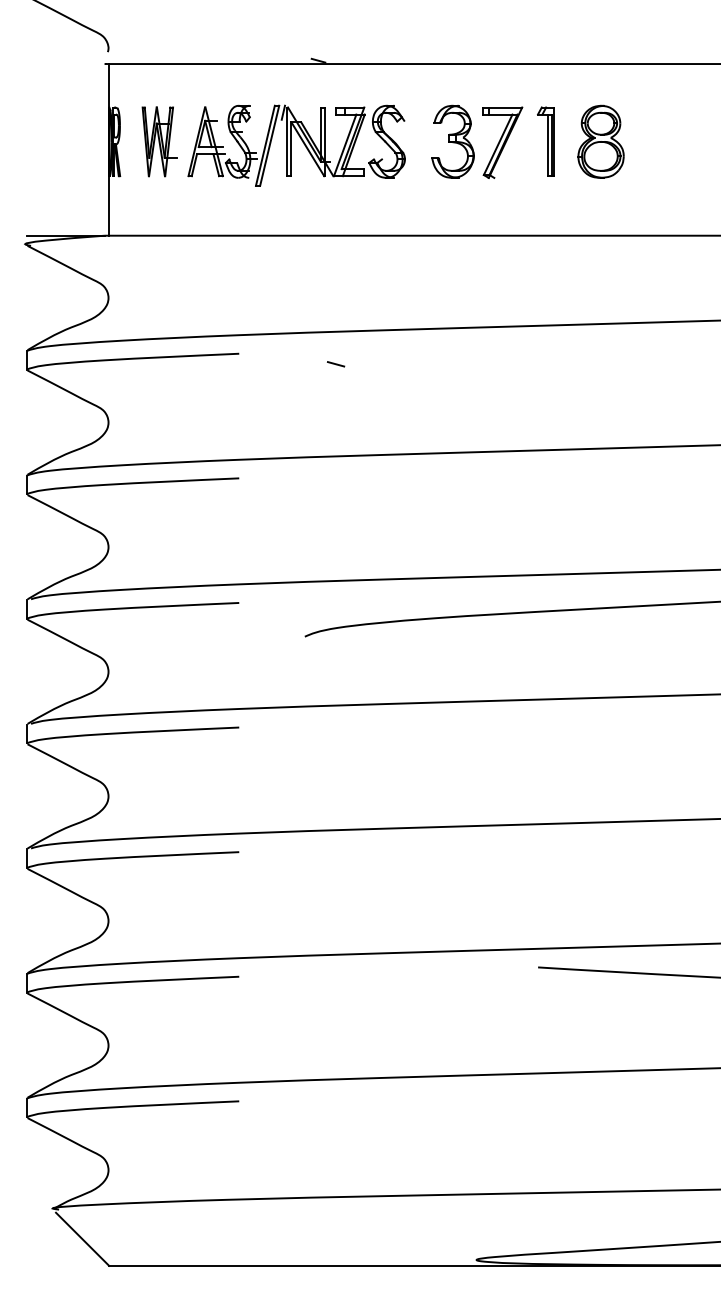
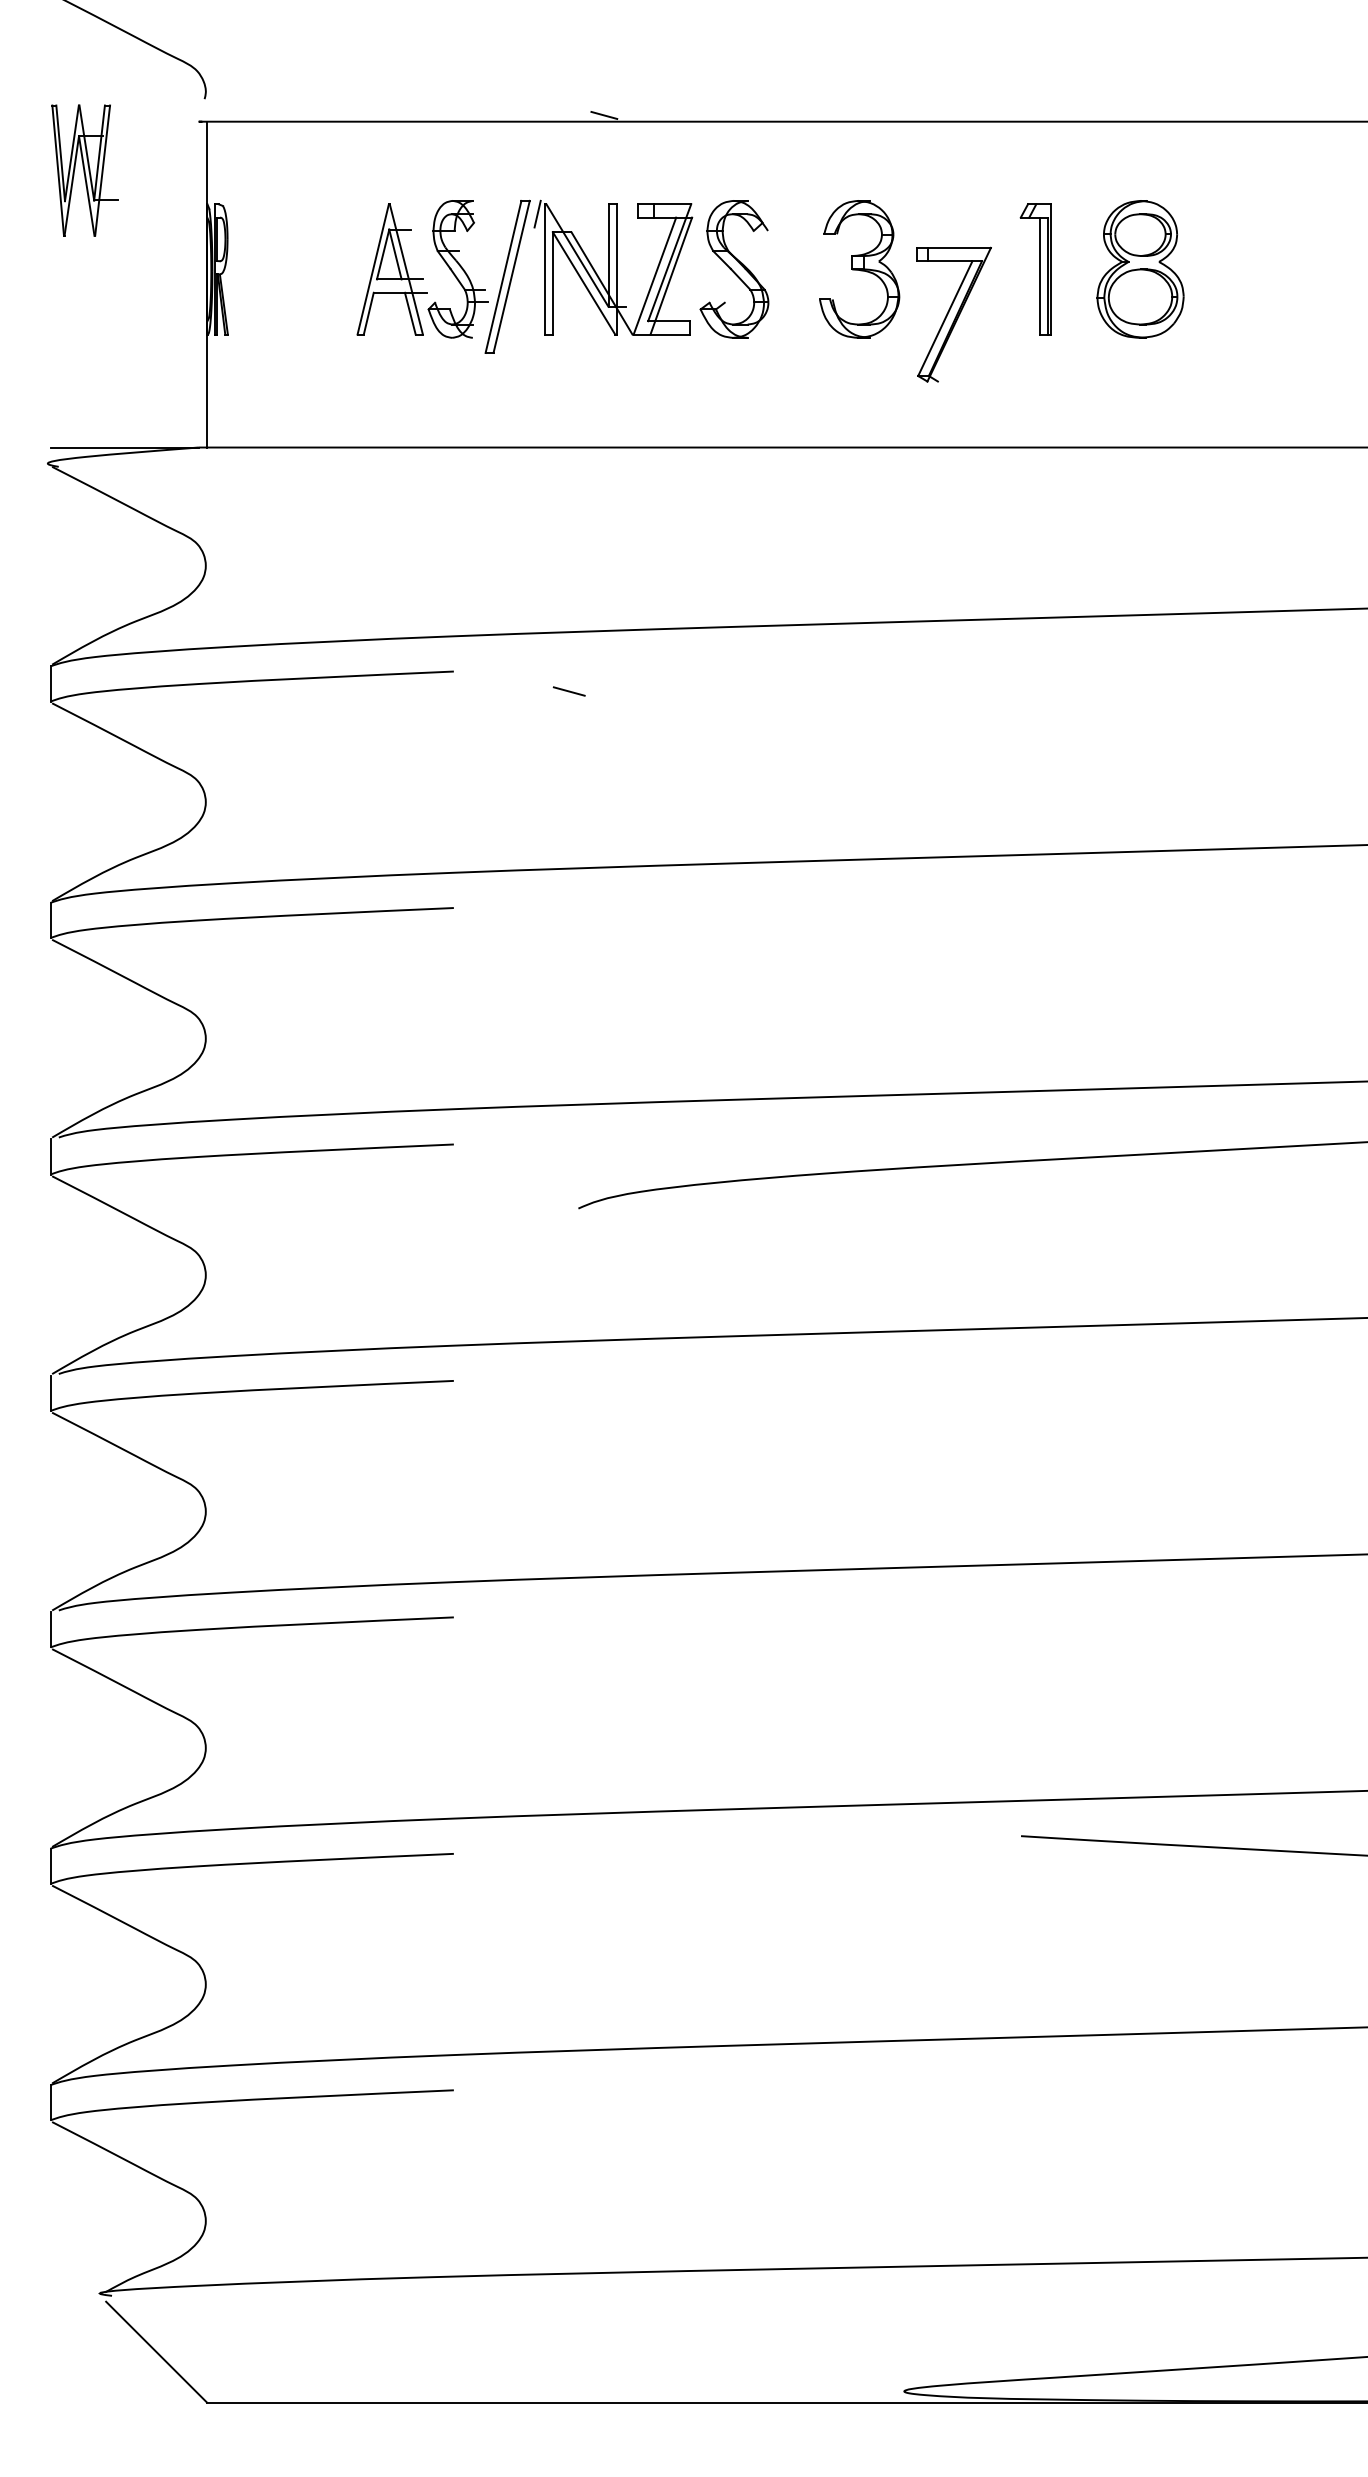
part: (159, 141) -> (84, 170), moved
part: (502, 142) -> (953, 314), moved
line: (336, 364) -> (570, 691), moved

